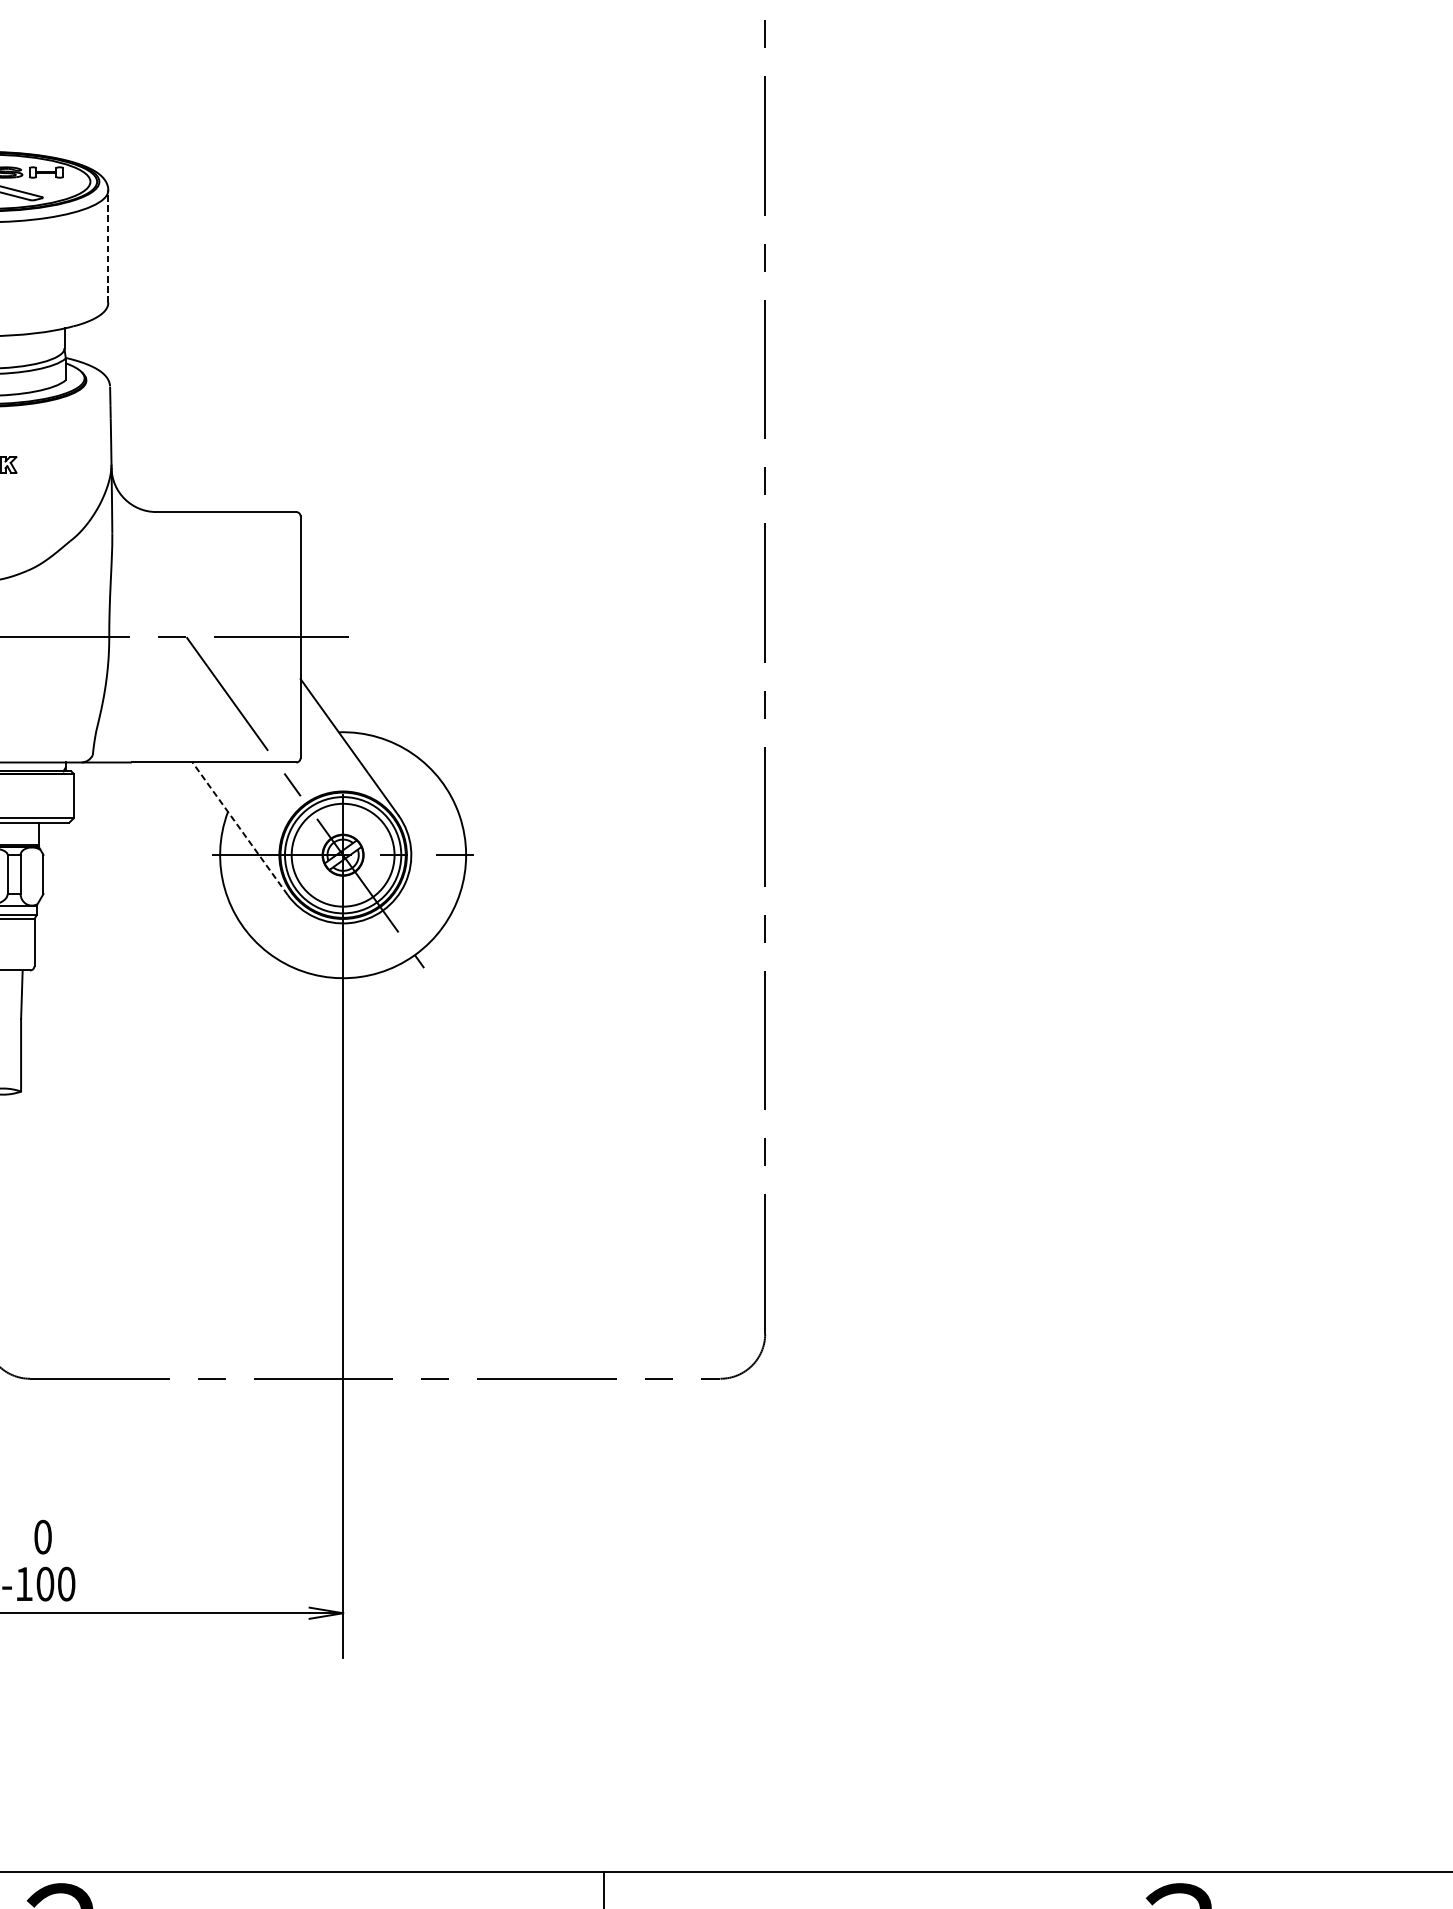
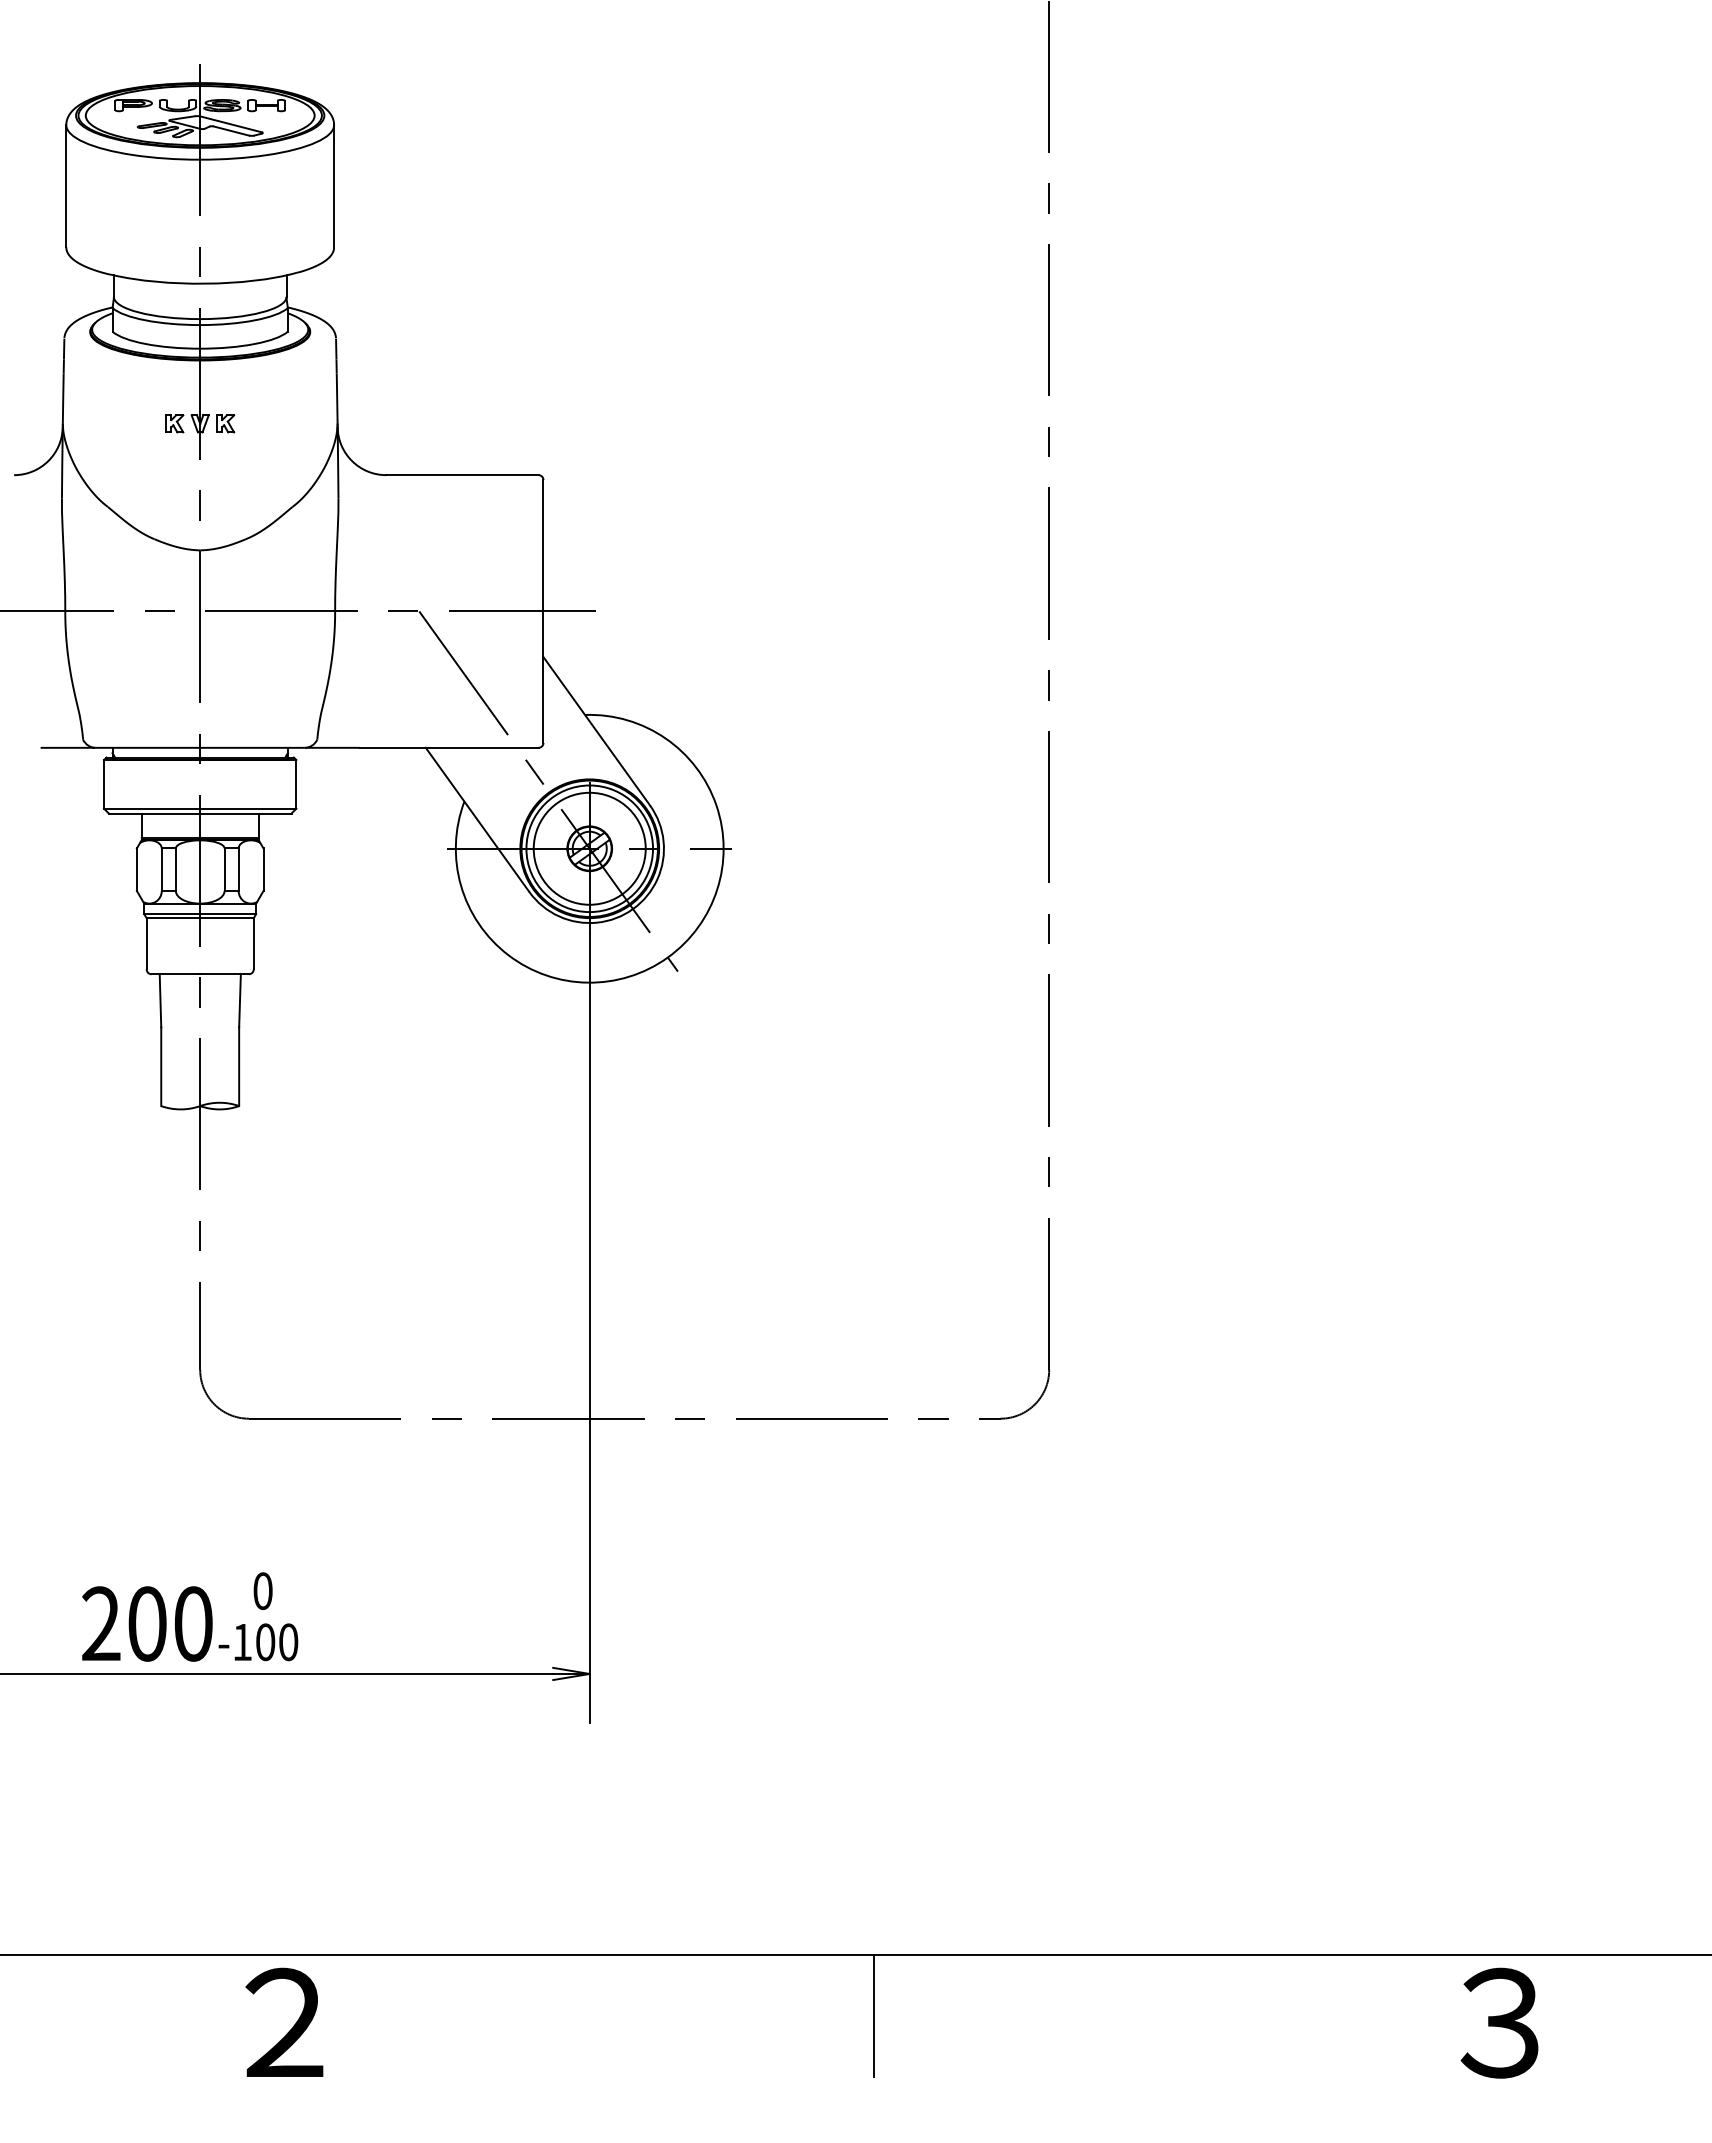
line: (108, 245) -> (334, 185), dashed -> solid
line: (240, 828) -> (477, 819), dashed -> solid

